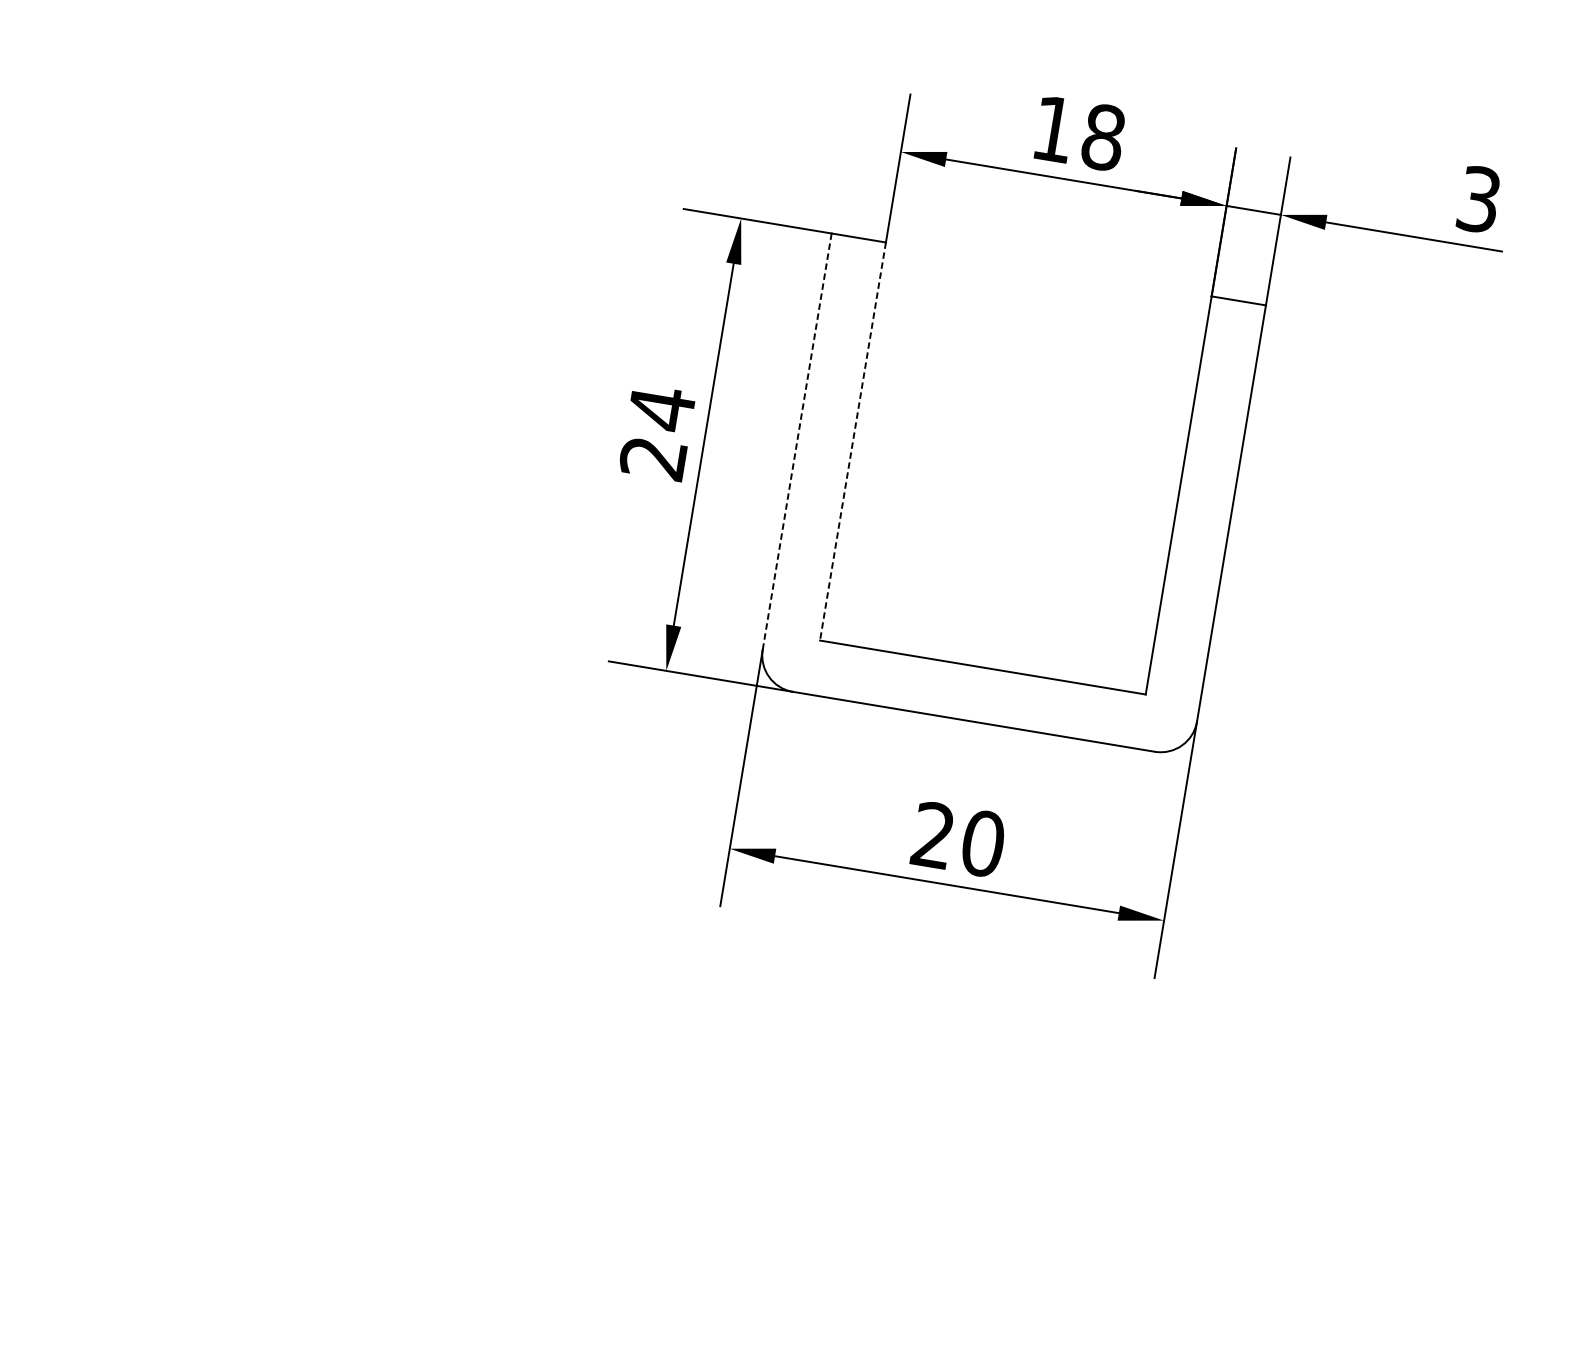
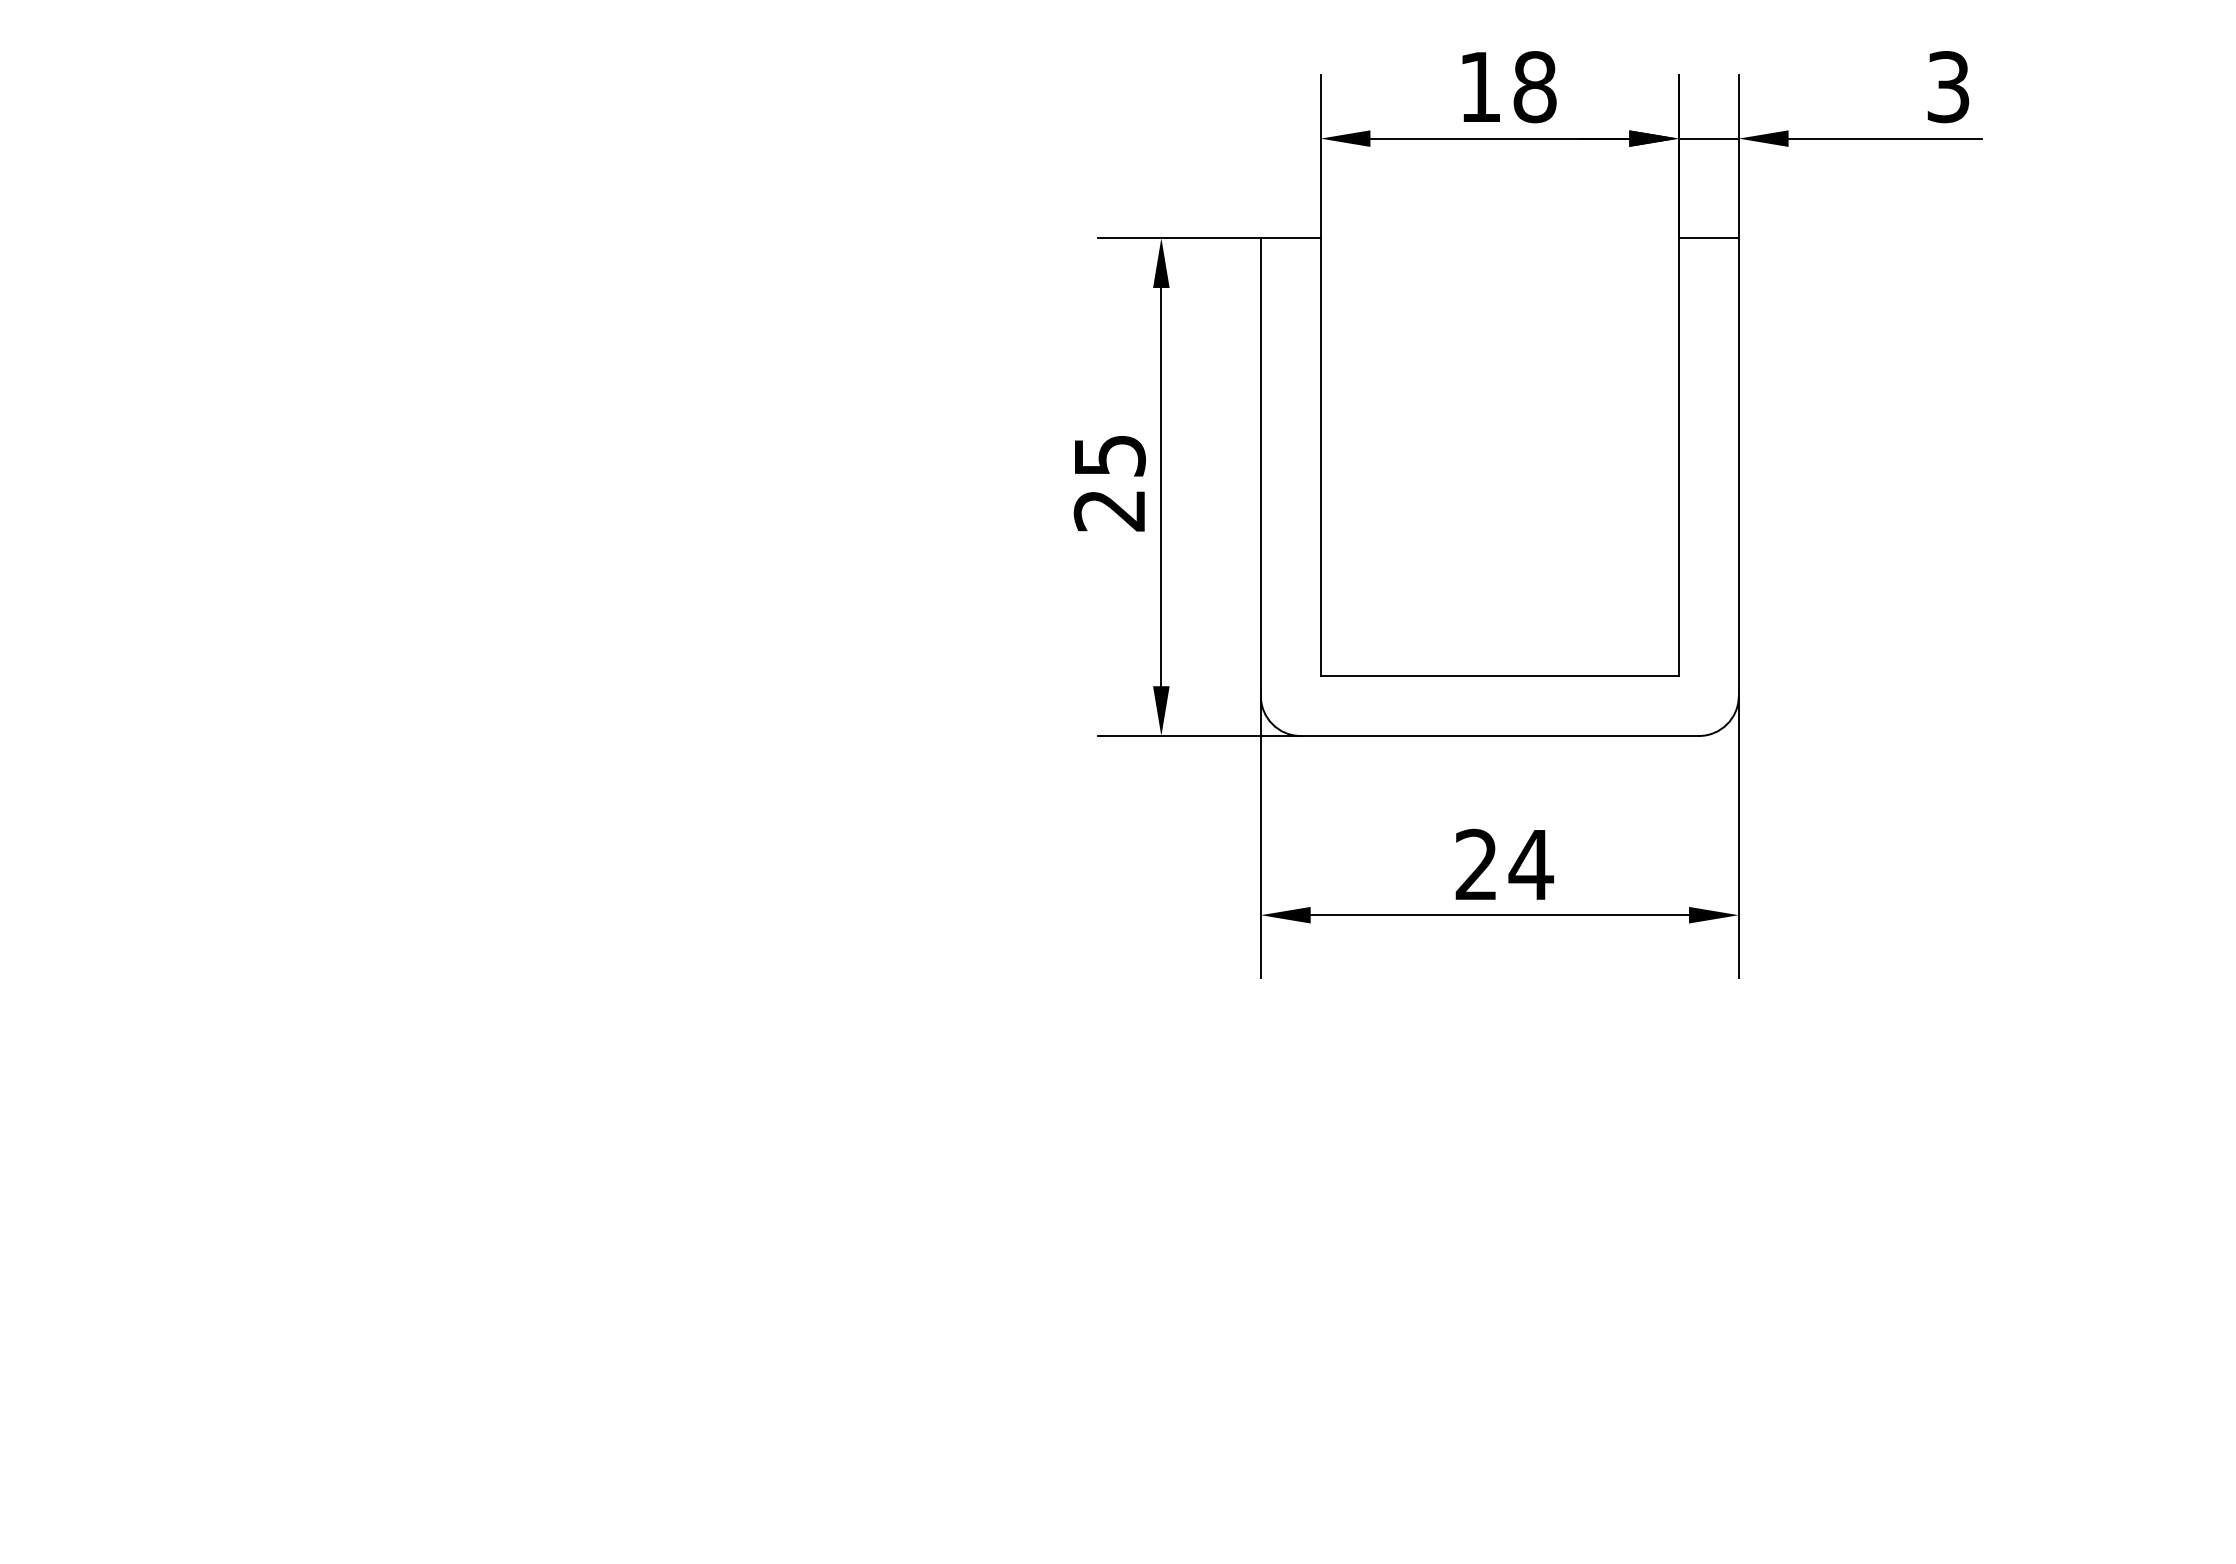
text: (662, 408) -> (1110, 455), 24 -> 25
line: (796, 441) -> (1260, 467), dashed -> solid
line: (852, 441) -> (1320, 457), dashed -> solid
text: (983, 843) -> (1531, 864), 20 -> 24

